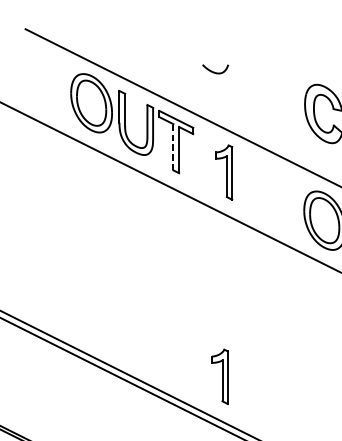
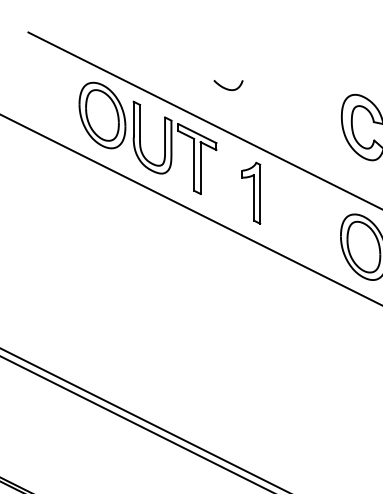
curve: (215, 72) -> (228, 88), moved
line: (173, 146) -> (194, 164), dashed -> solid
part: (220, 376) -> (246, 421), removed

